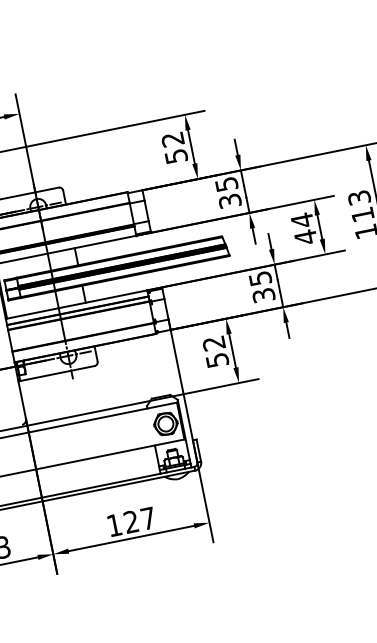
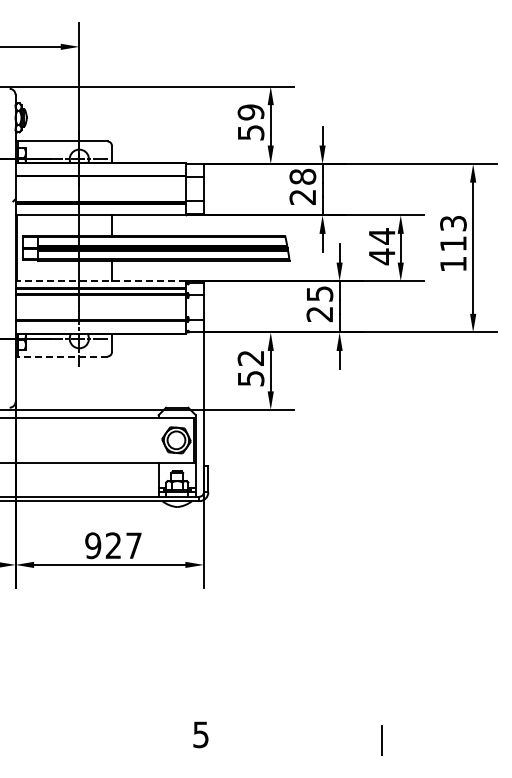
text: (172, 139) -> (250, 112), 52 -> 59
text: (228, 192) -> (302, 186), 35 -> 28
text: (263, 295) -> (319, 314), 35 -> 25
line: (76, 304) -> (100, 281), solid -> dashed
line: (57, 373) -> (62, 356), solid -> dashed
text: (114, 525) -> (93, 545), 127 -> 927

